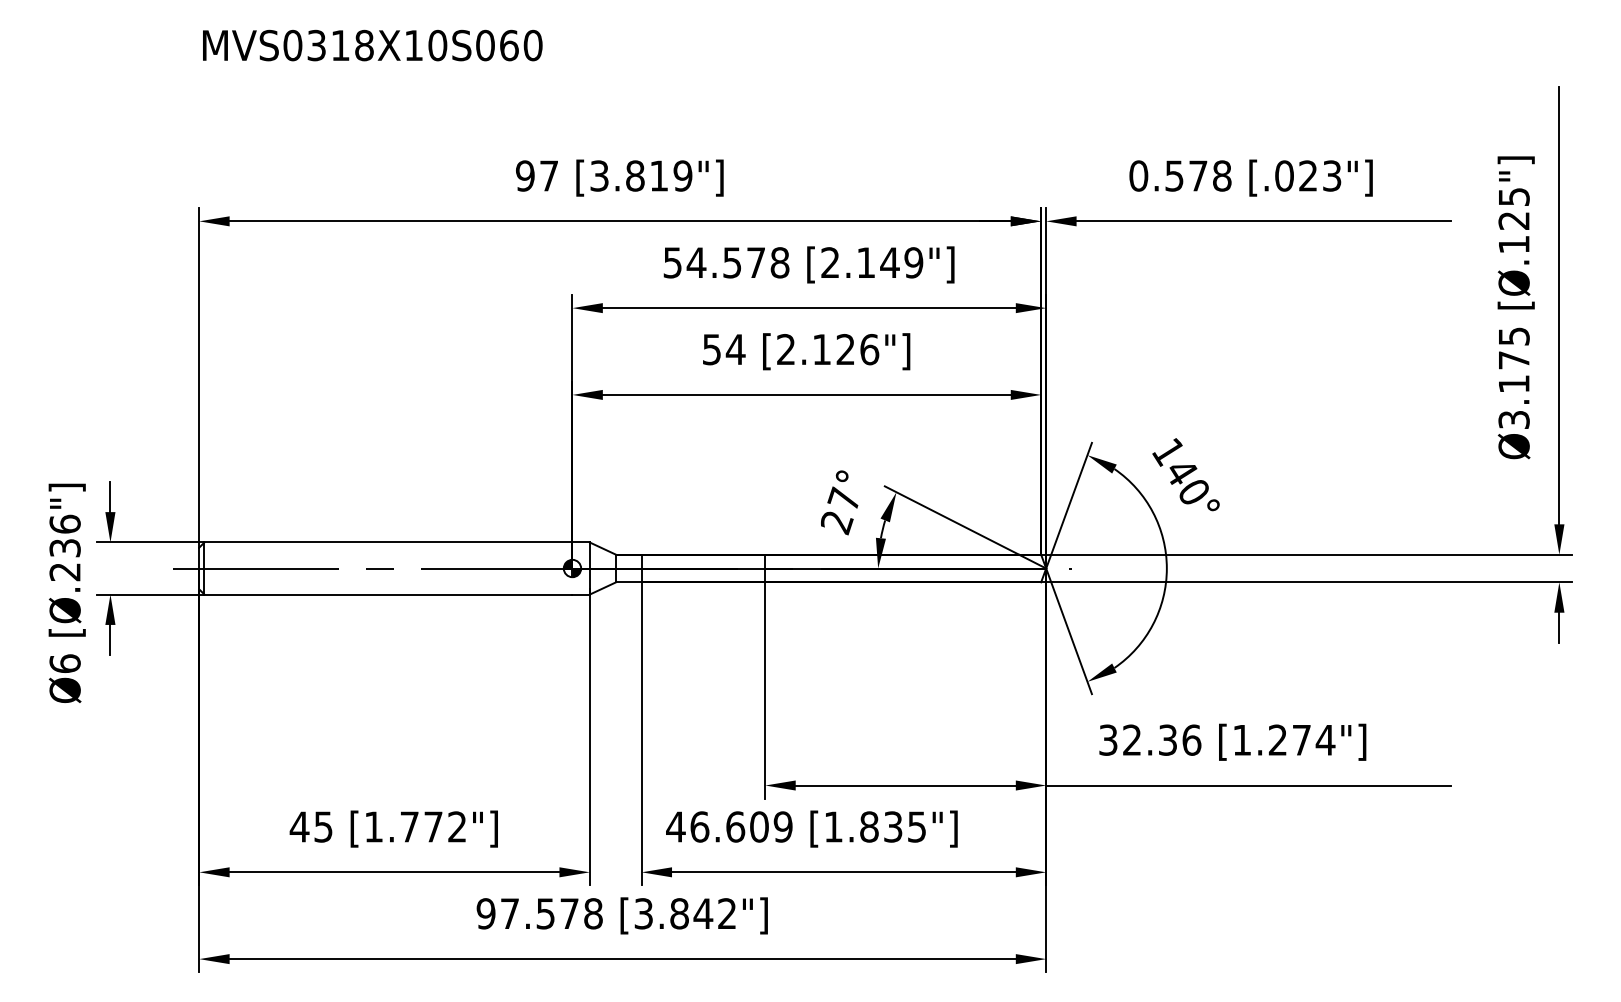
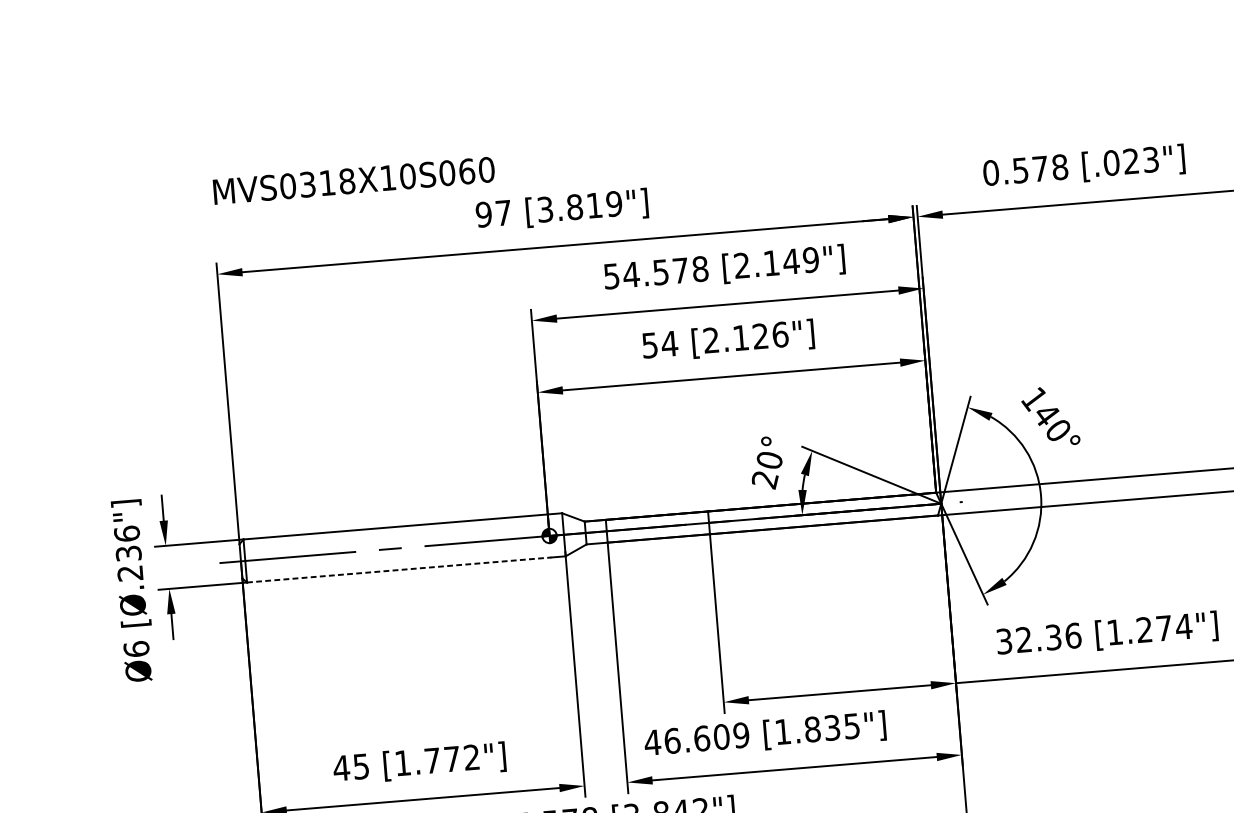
text: (372, 45) -> (353, 180), moved
text: (843, 497) -> (768, 458), 27° -> 20°
line: (388, 594) -> (399, 569), solid -> dashed

